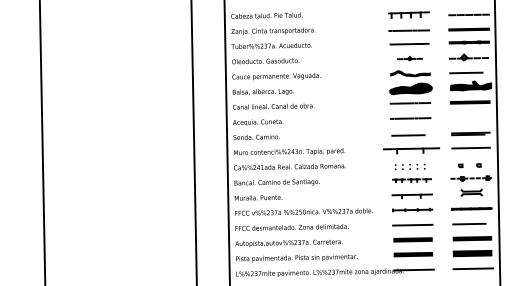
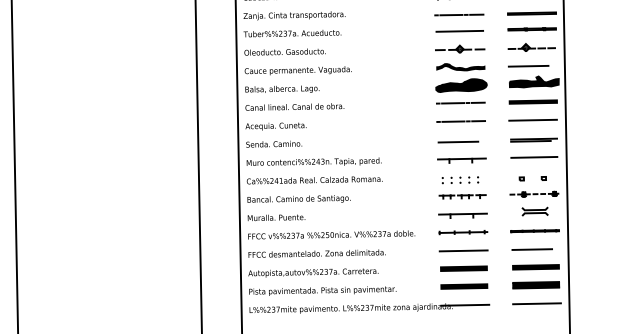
part: (409, 58) -> (459, 48), size x1.67
line: (469, 117) -> (532, 120), added
part: (410, 150) -> (460, 160), size x0.71

